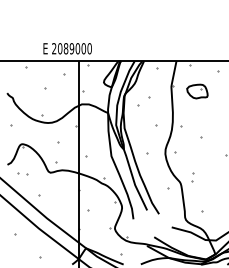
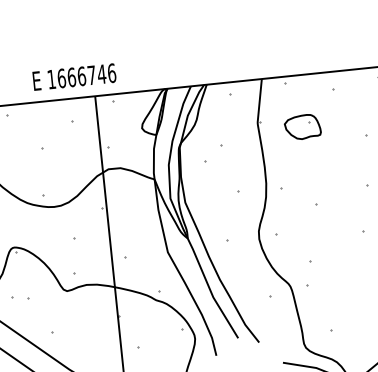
text: (71, 48) -> (80, 76), 2089000 -> 1666746
part: (192, 177) -> (309, 274), size x1.6

